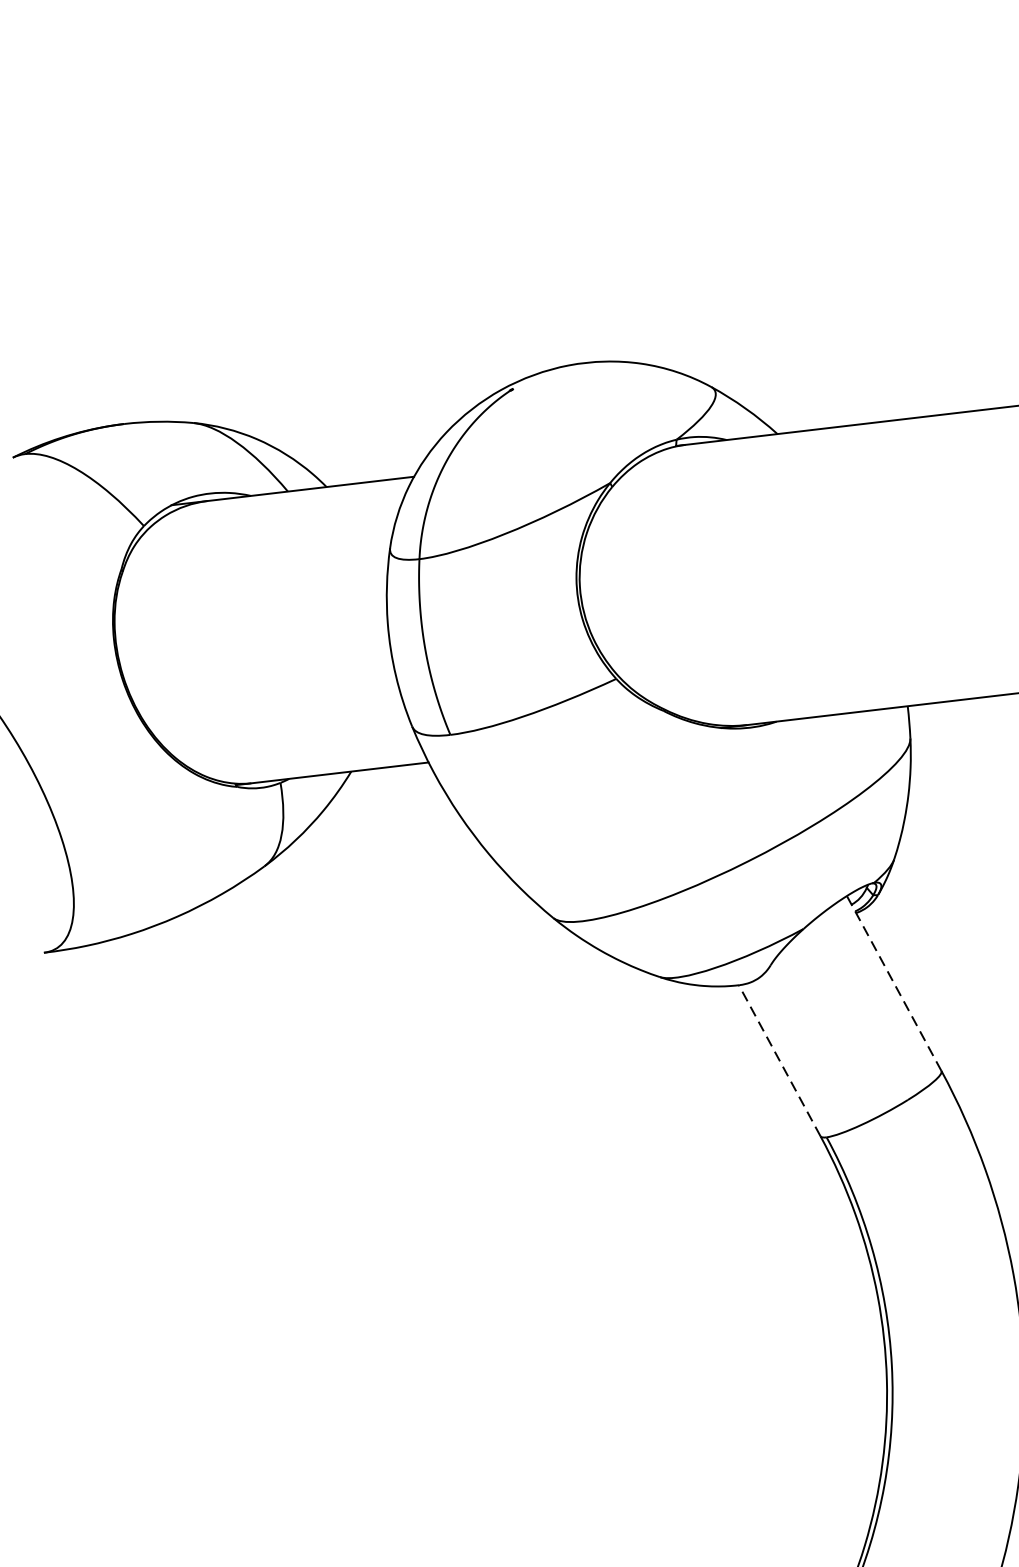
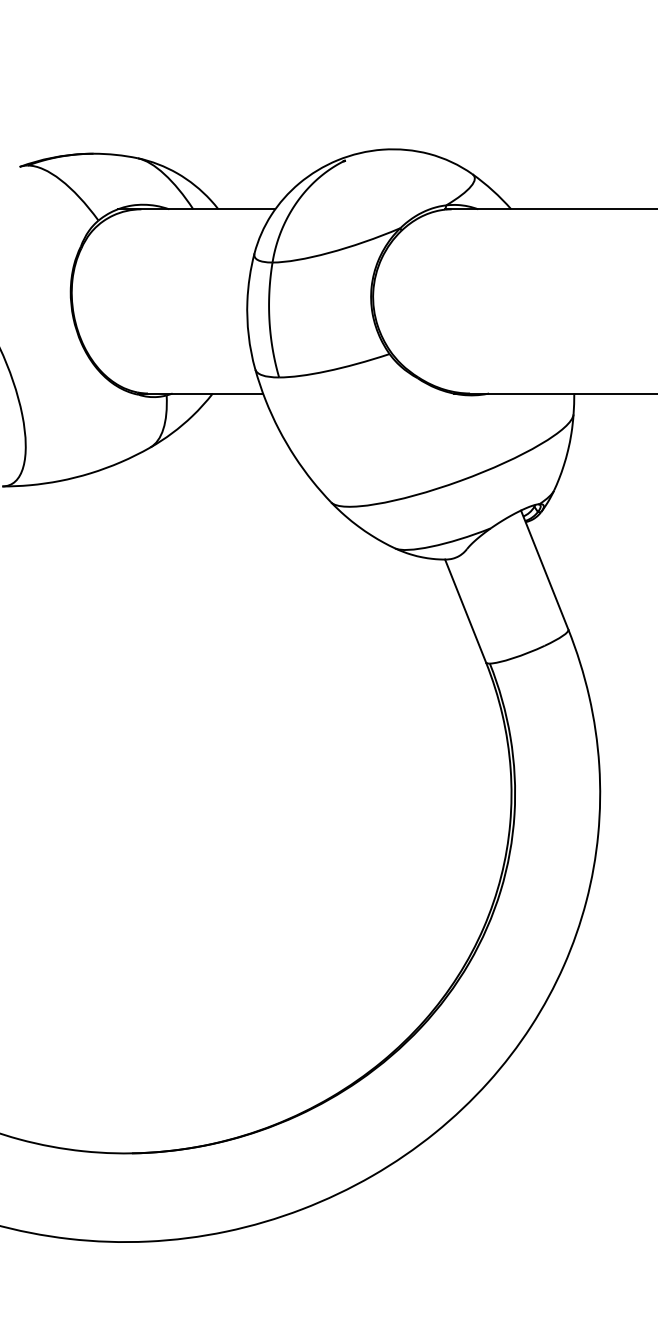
line: (893, 982) -> (544, 569), dashed -> solid
line: (779, 1059) -> (465, 610), dashed -> solid

